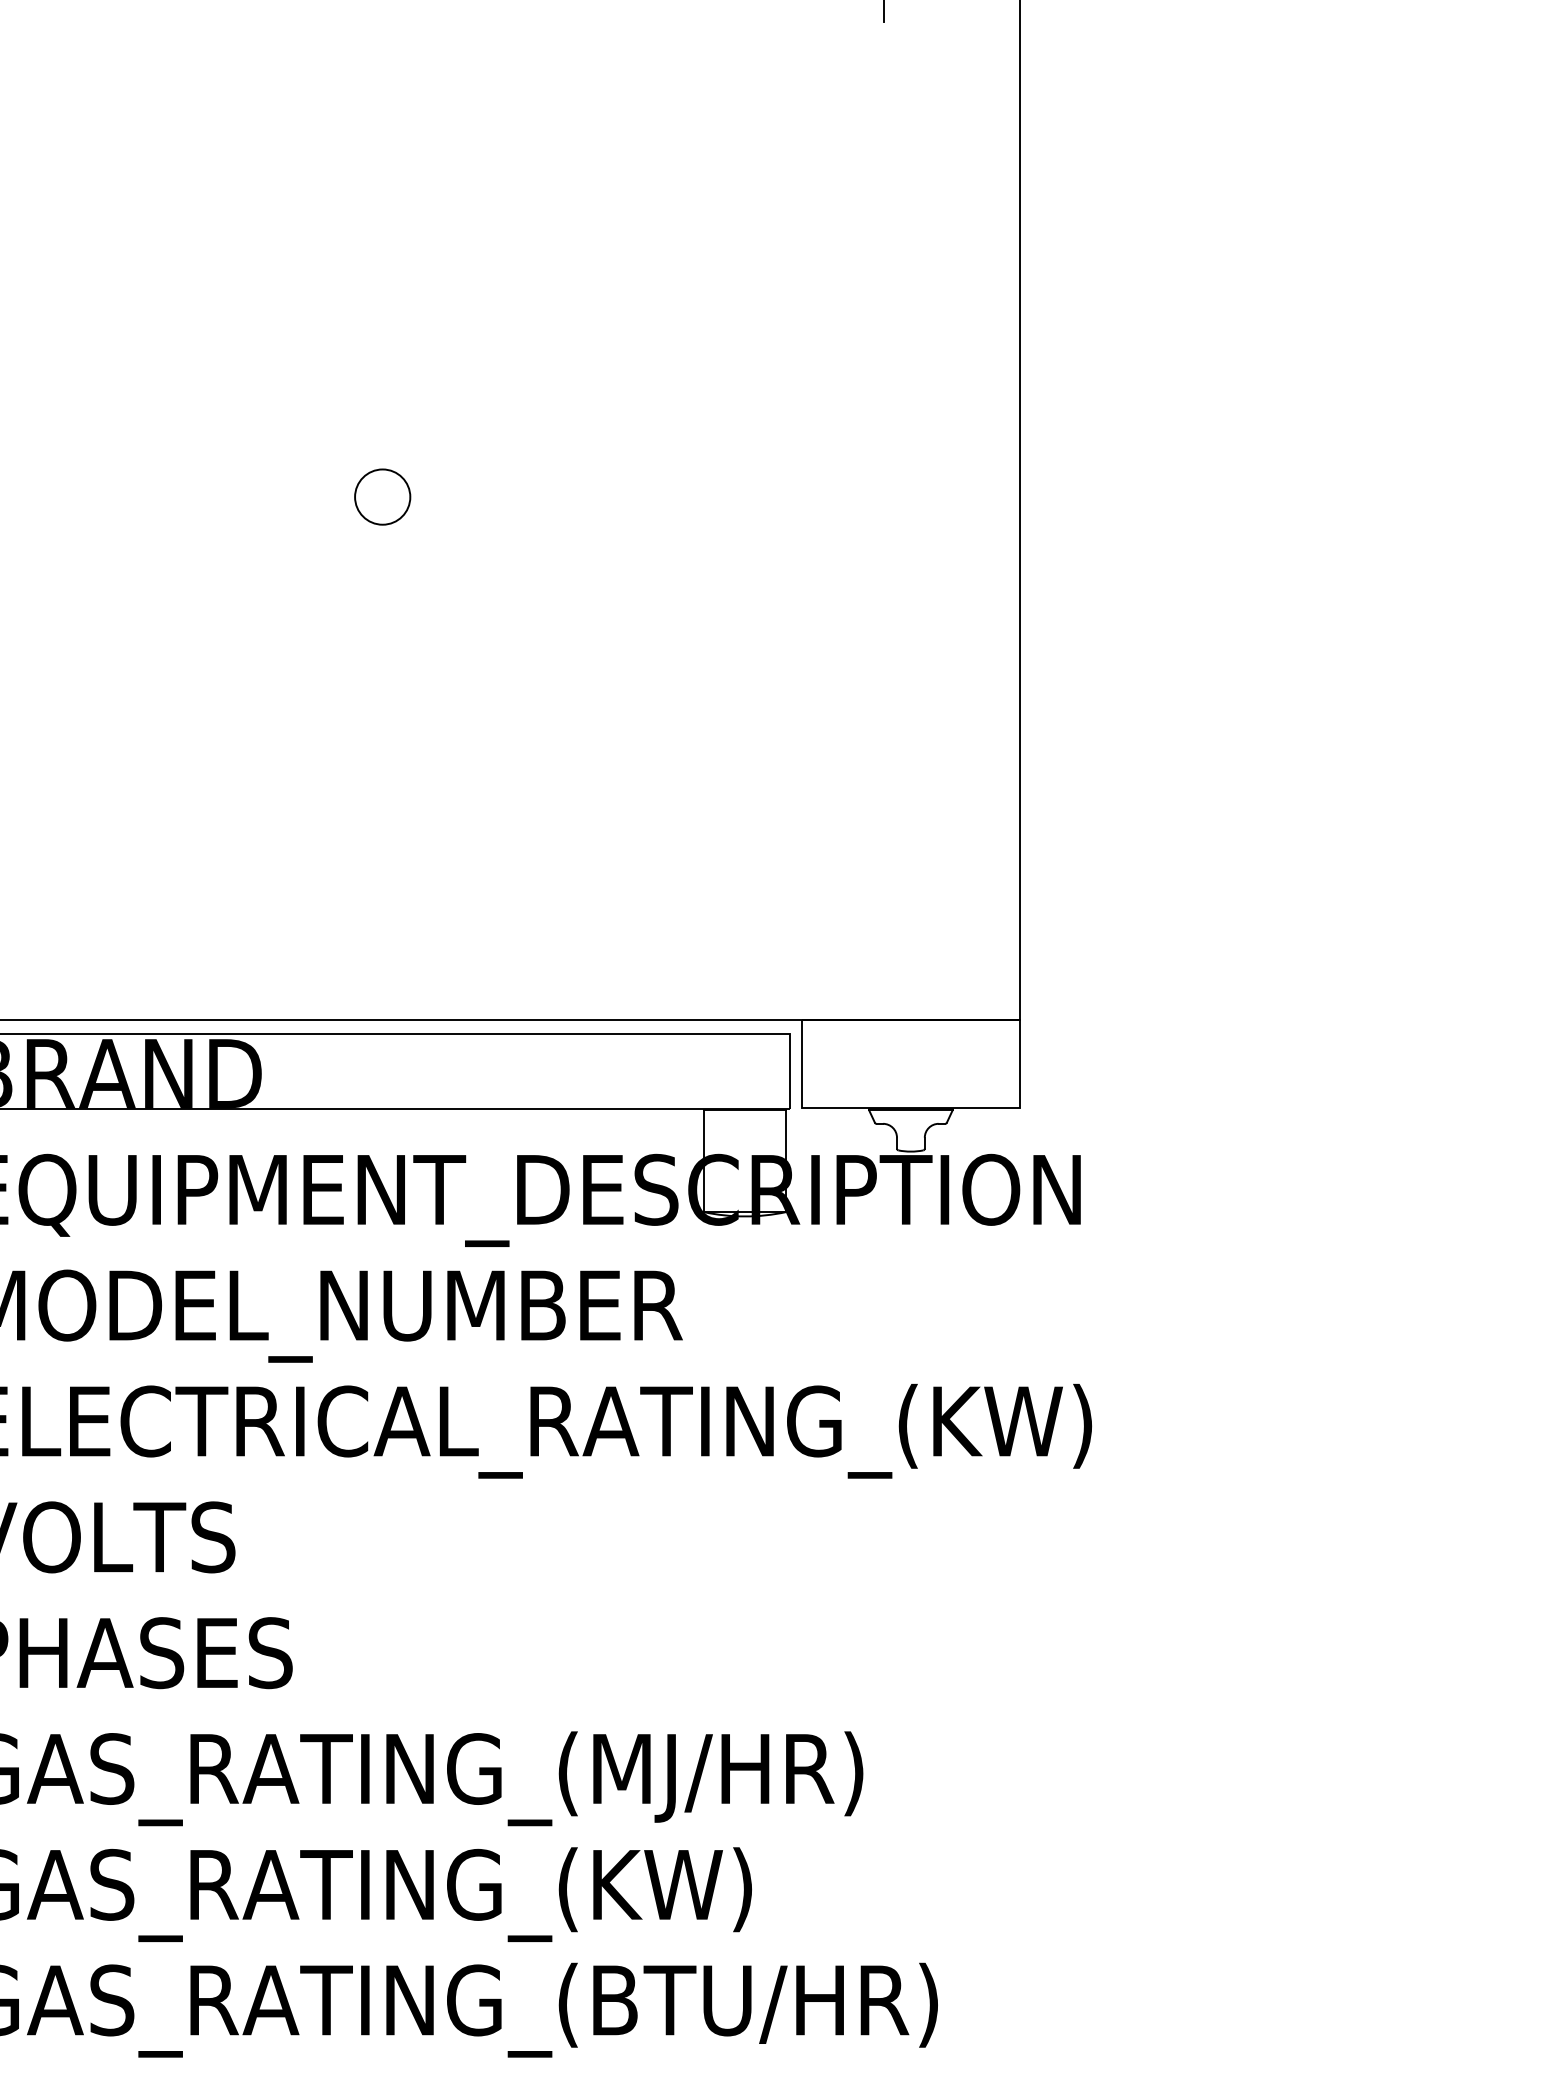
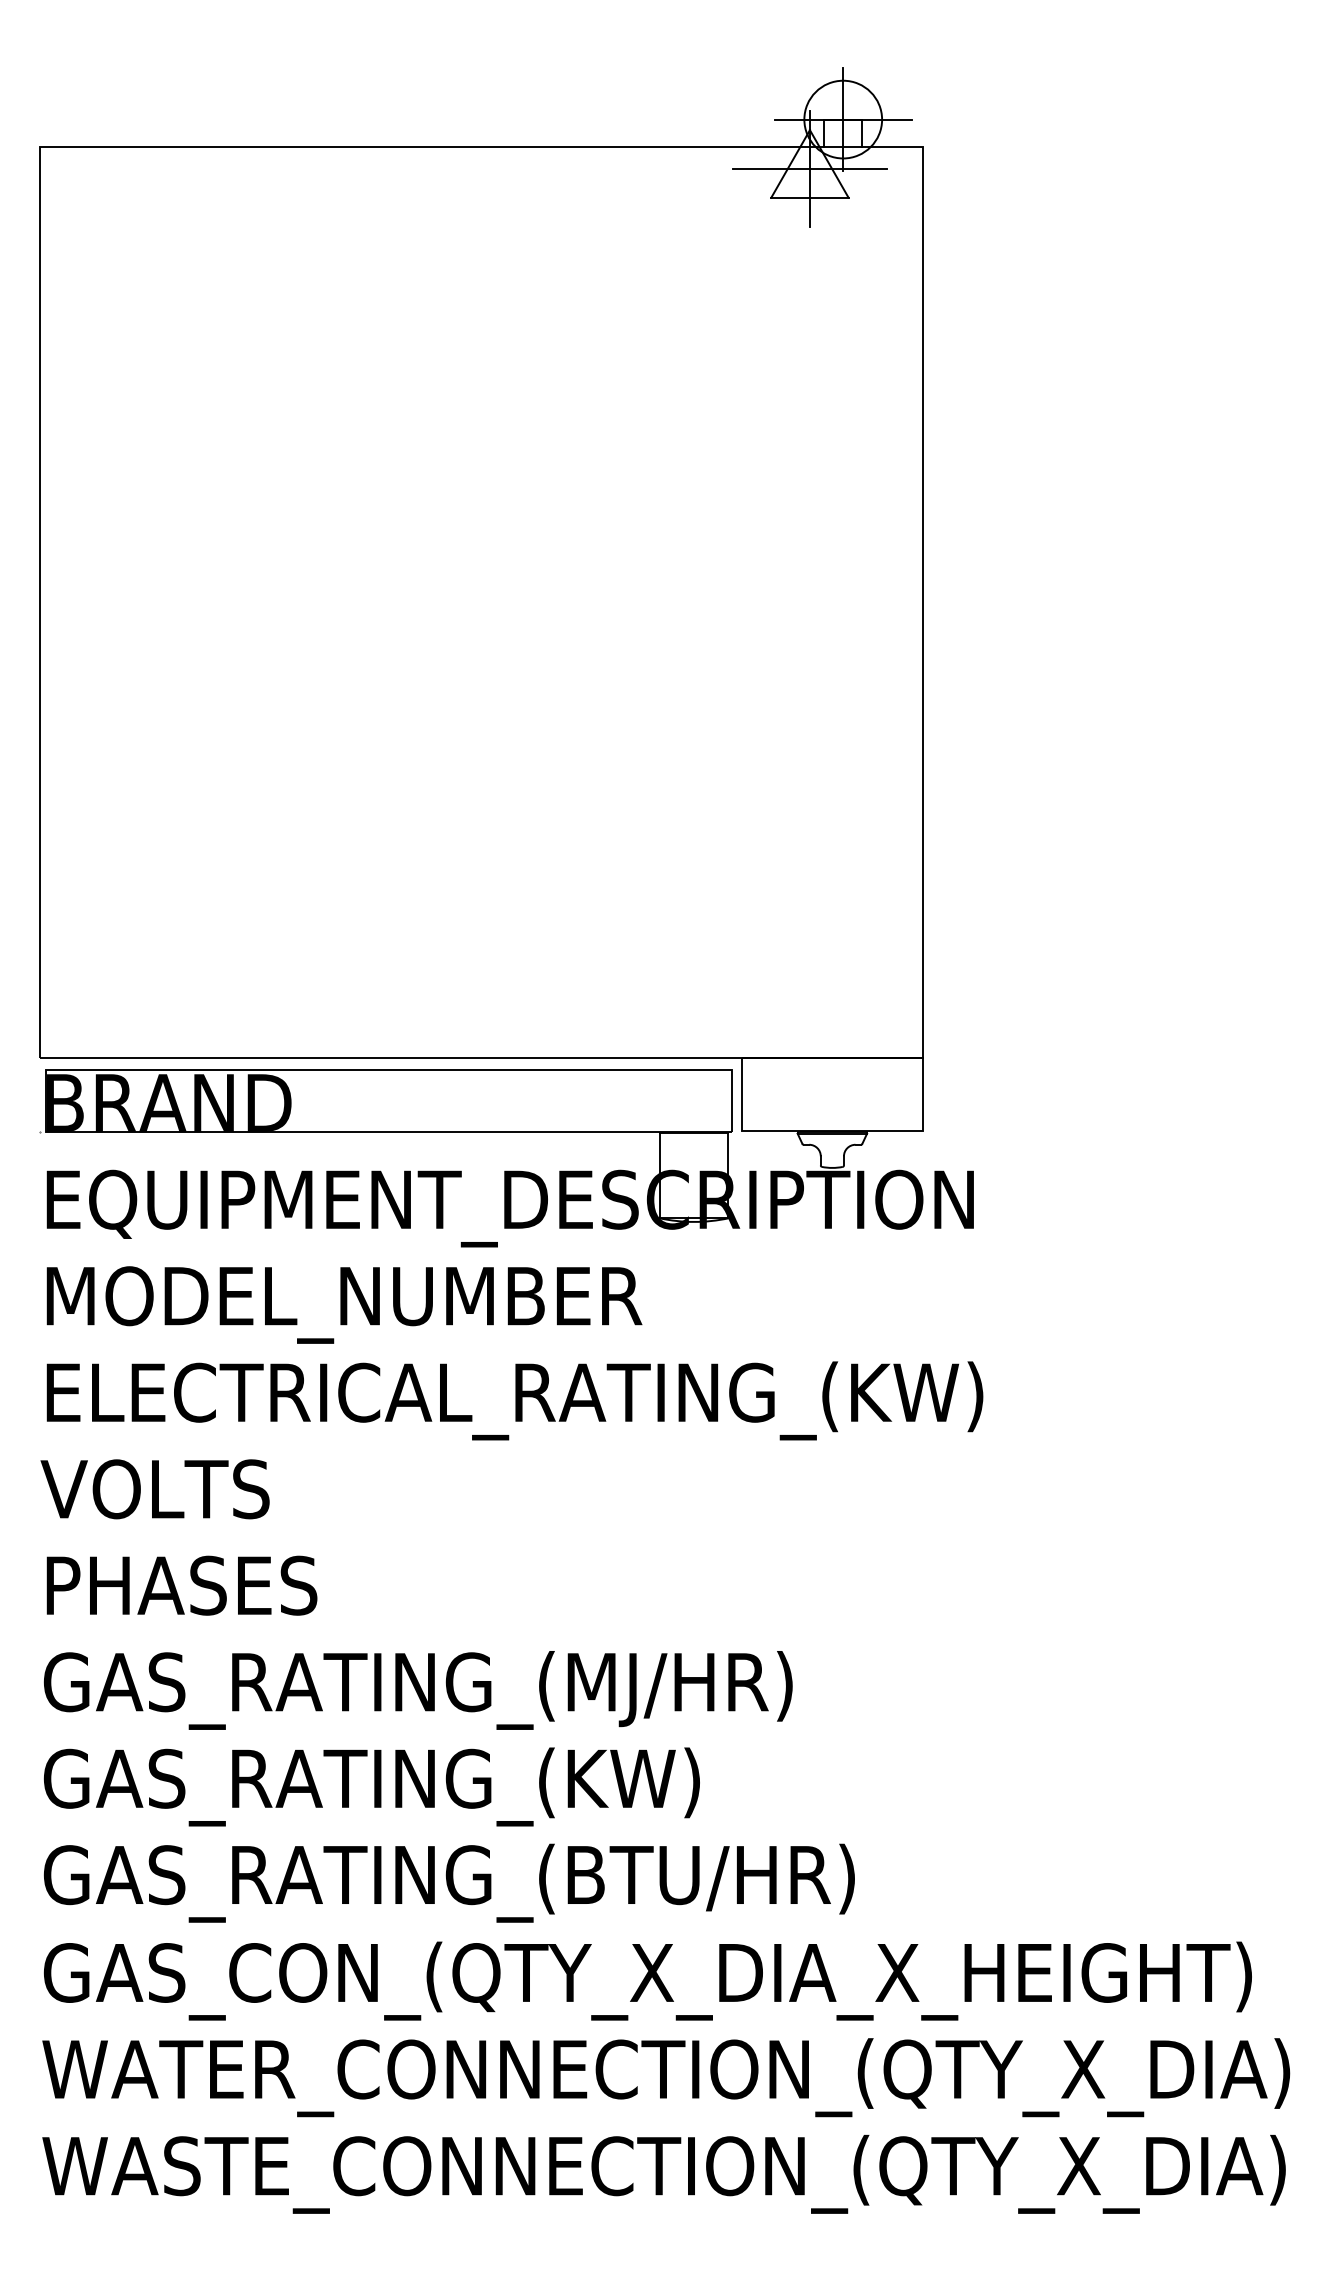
circle: (382, 496) -> (392, 622), removed

